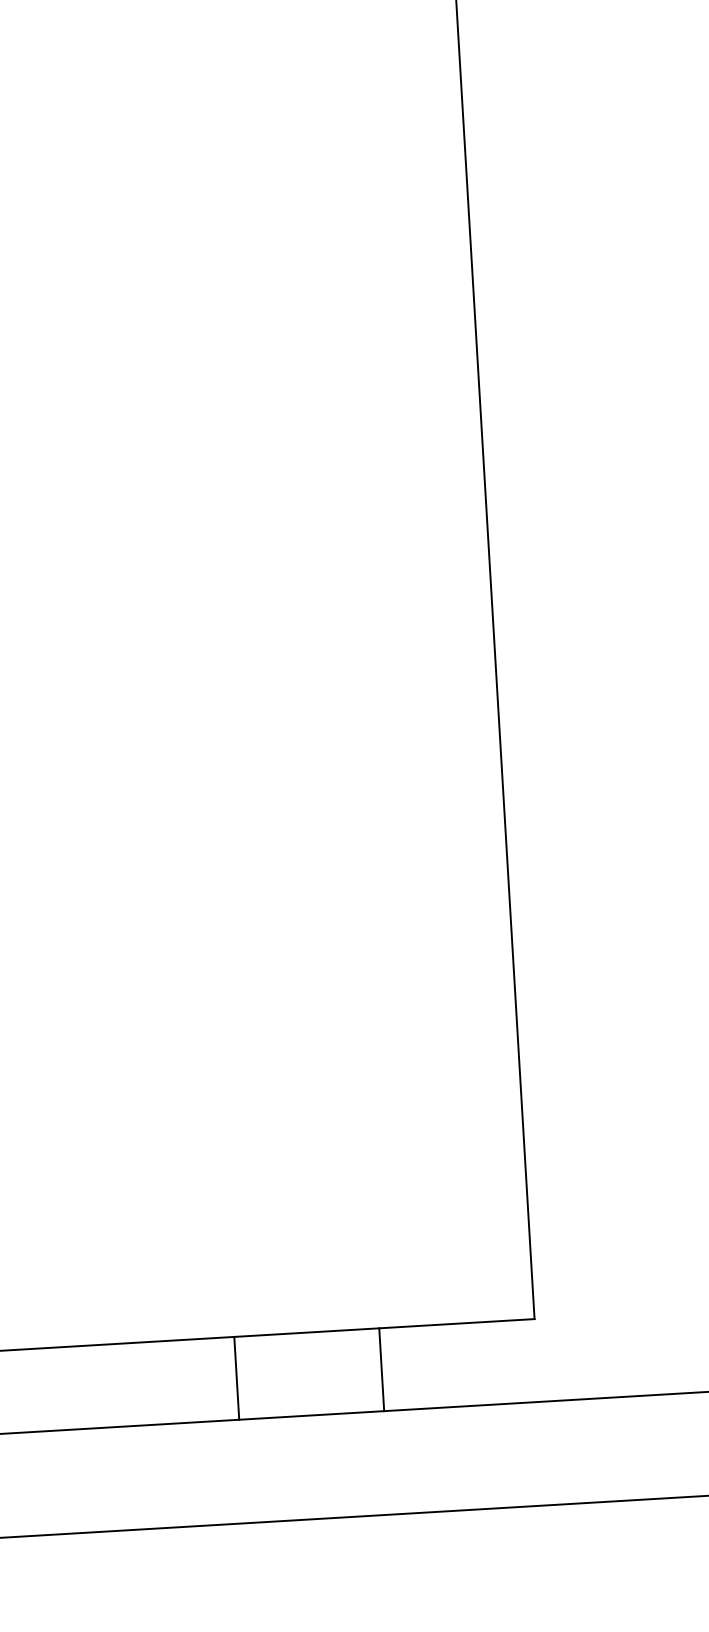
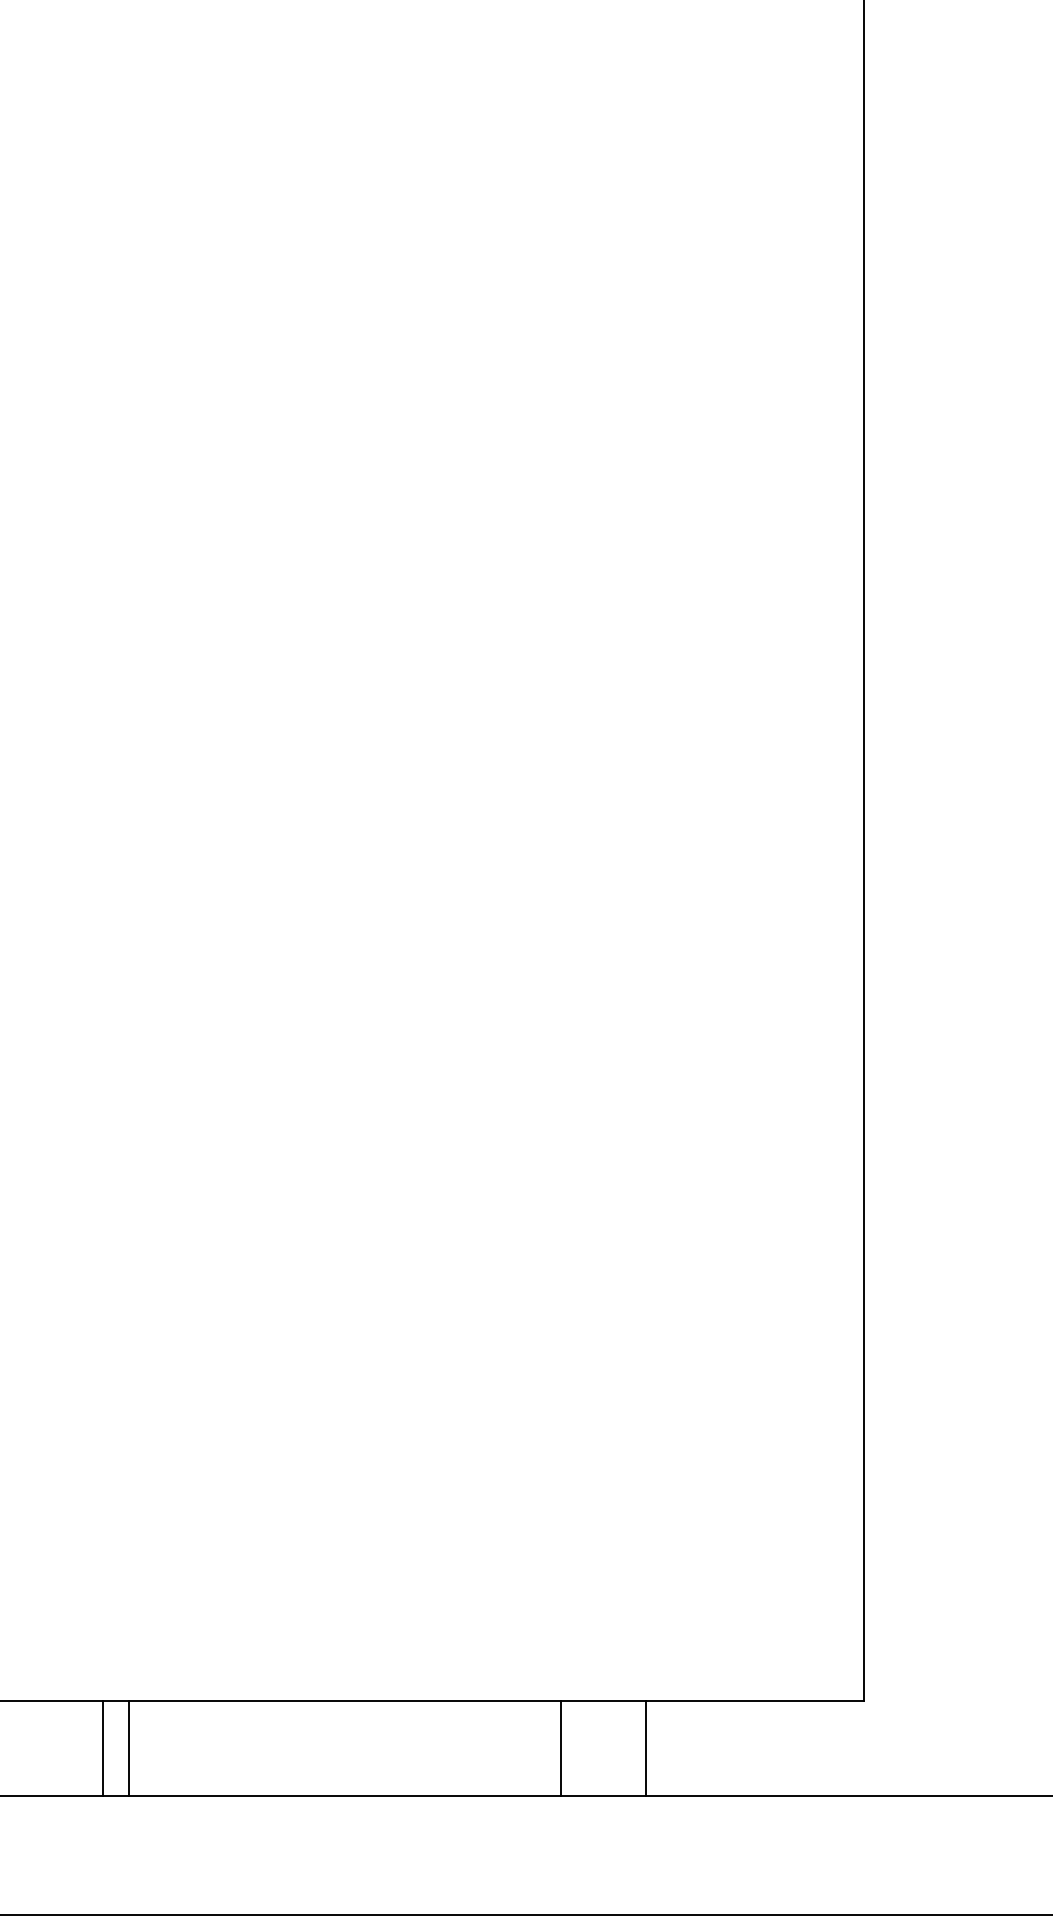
line: (381, 1369) -> (646, 1747), moved
line: (237, 1377) -> (561, 1747), moved

